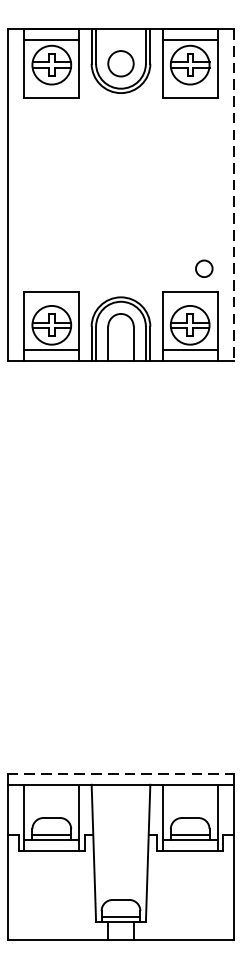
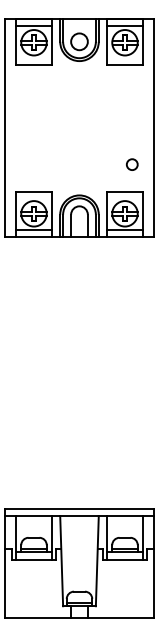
line: (235, 195) -> (154, 128), dashed -> solid
circle: (204, 268) -> (132, 164), moved
line: (121, 773) -> (79, 508), dashed -> solid

